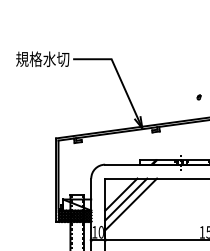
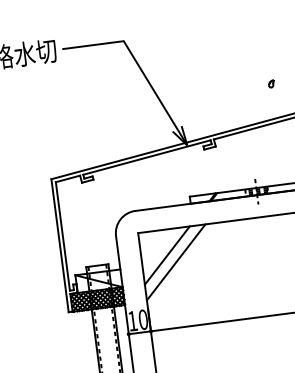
line: (131, 204) -> (185, 269), removed

